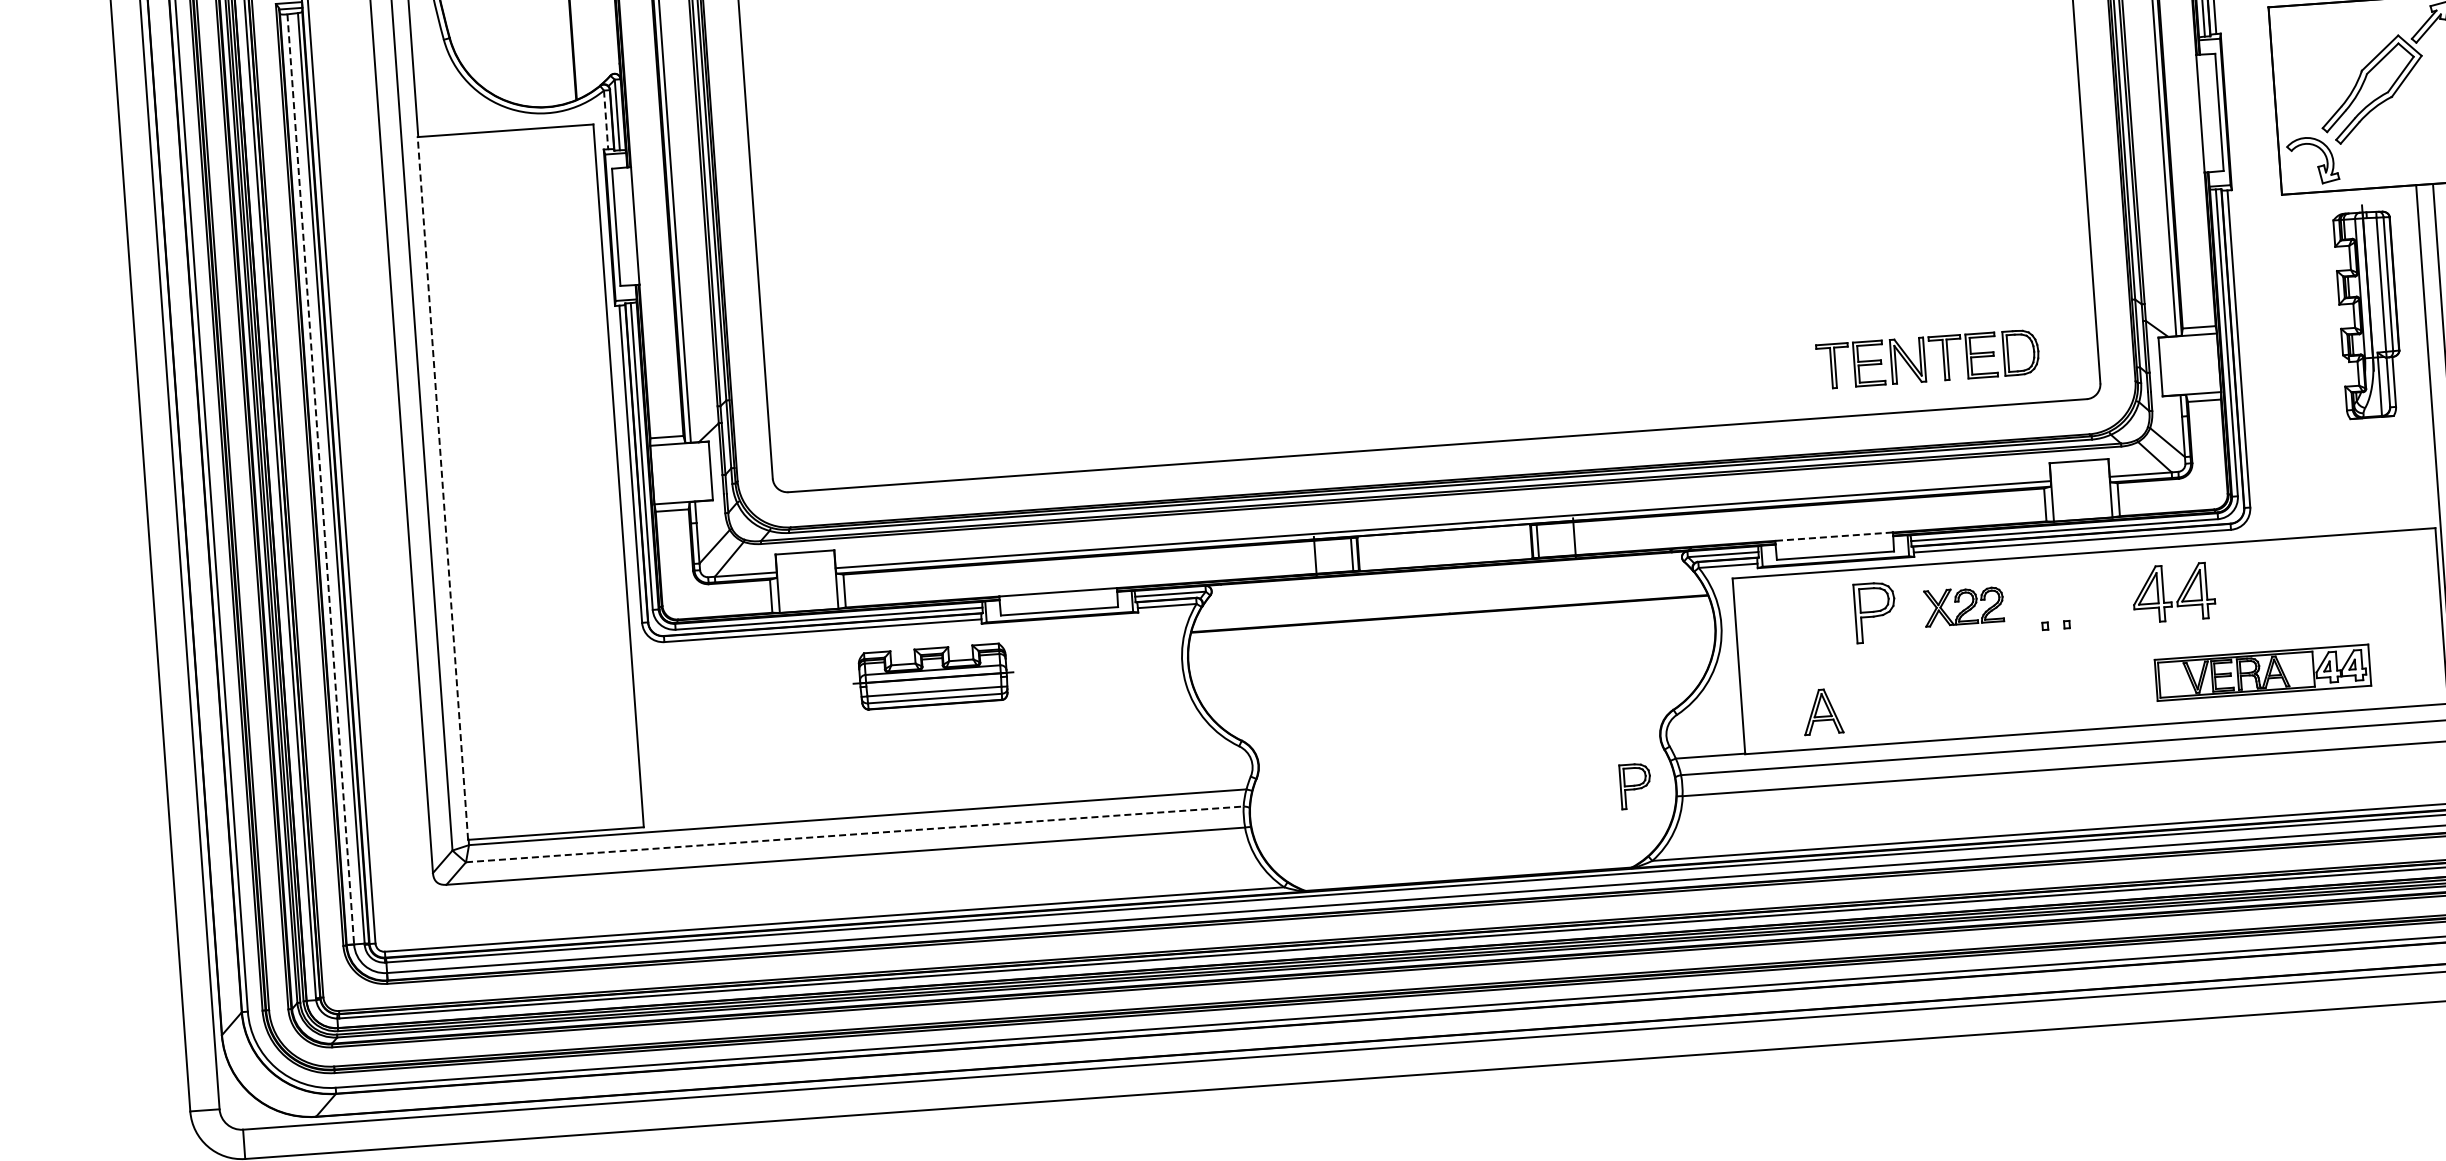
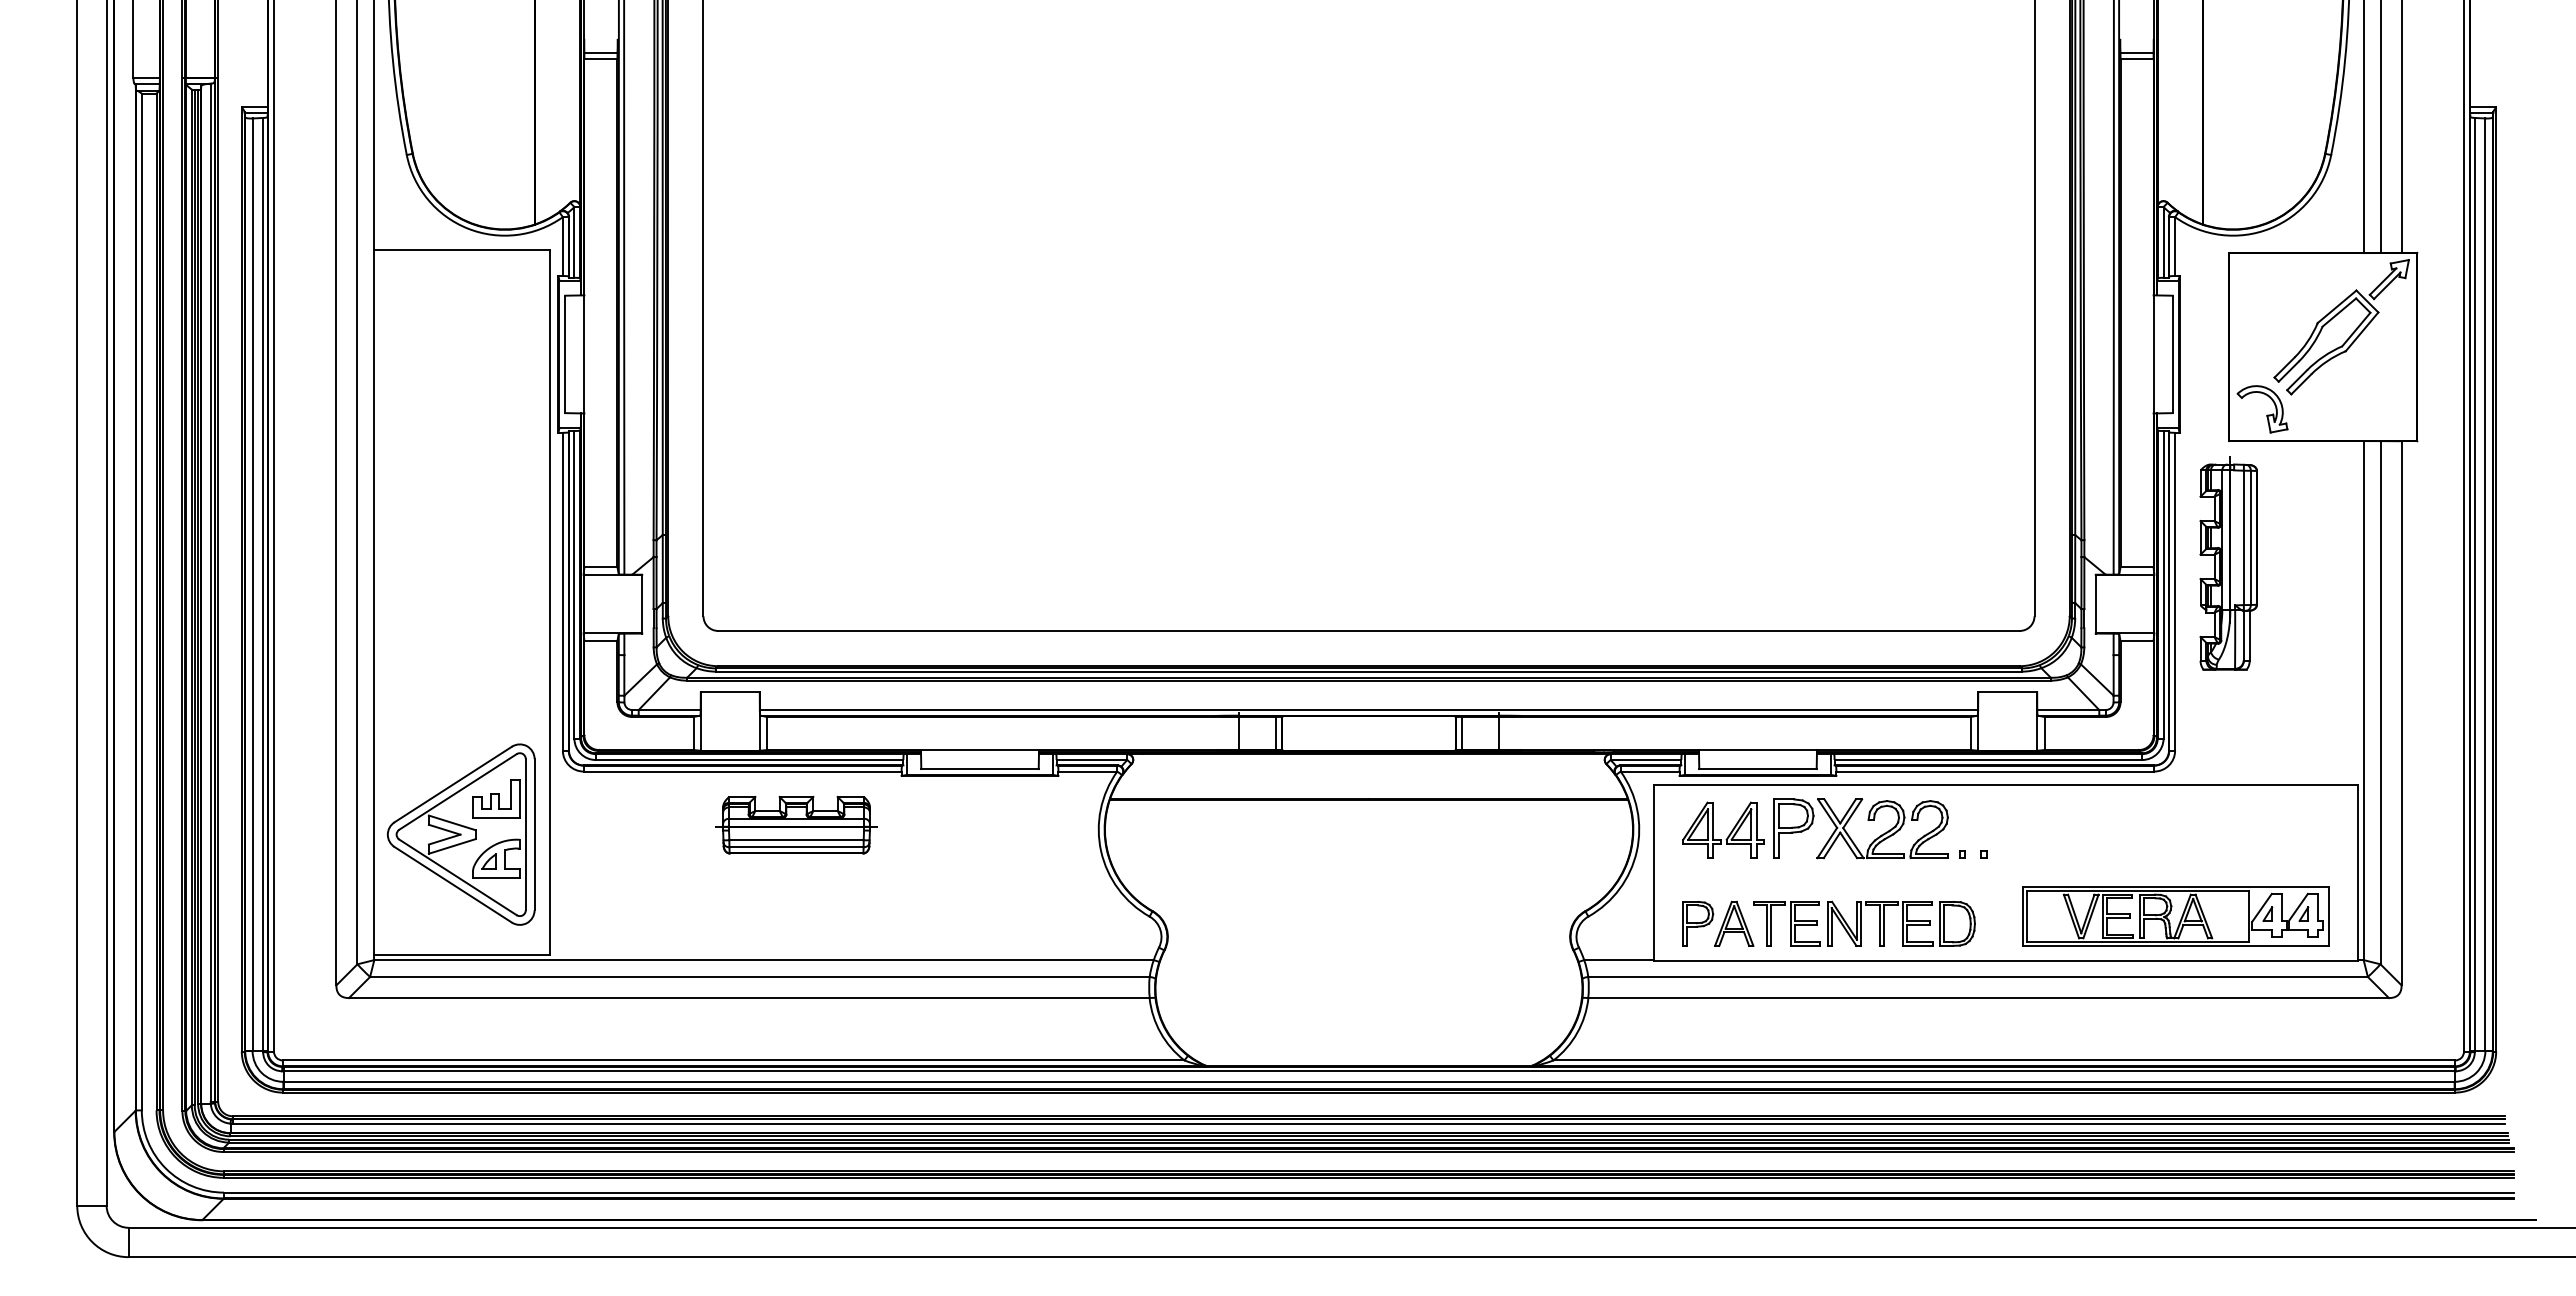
line: (605, 120) -> (562, 247), dashed -> solid
part: (2367, 311) -> (2228, 563), moved
part: (1928, 358) -> (1864, 923), moved
line: (320, 480) -> (252, 585), dashed -> solid
line: (442, 487) -> (373, 601), dashed -> solid
line: (1833, 537) -> (1757, 750), dashed -> solid
part: (2179, 595) -> (1729, 833), moved
part: (1963, 606) -> (1882, 828), size x1.67
part: (2262, 672) -> (2175, 916), size x1.43
part: (933, 675) -> (796, 824), moved
part: (546, 713) -> (460, 834), added
part: (1635, 785) -> (1698, 923), moved
line: (854, 833) -> (759, 976), dashed -> solid

